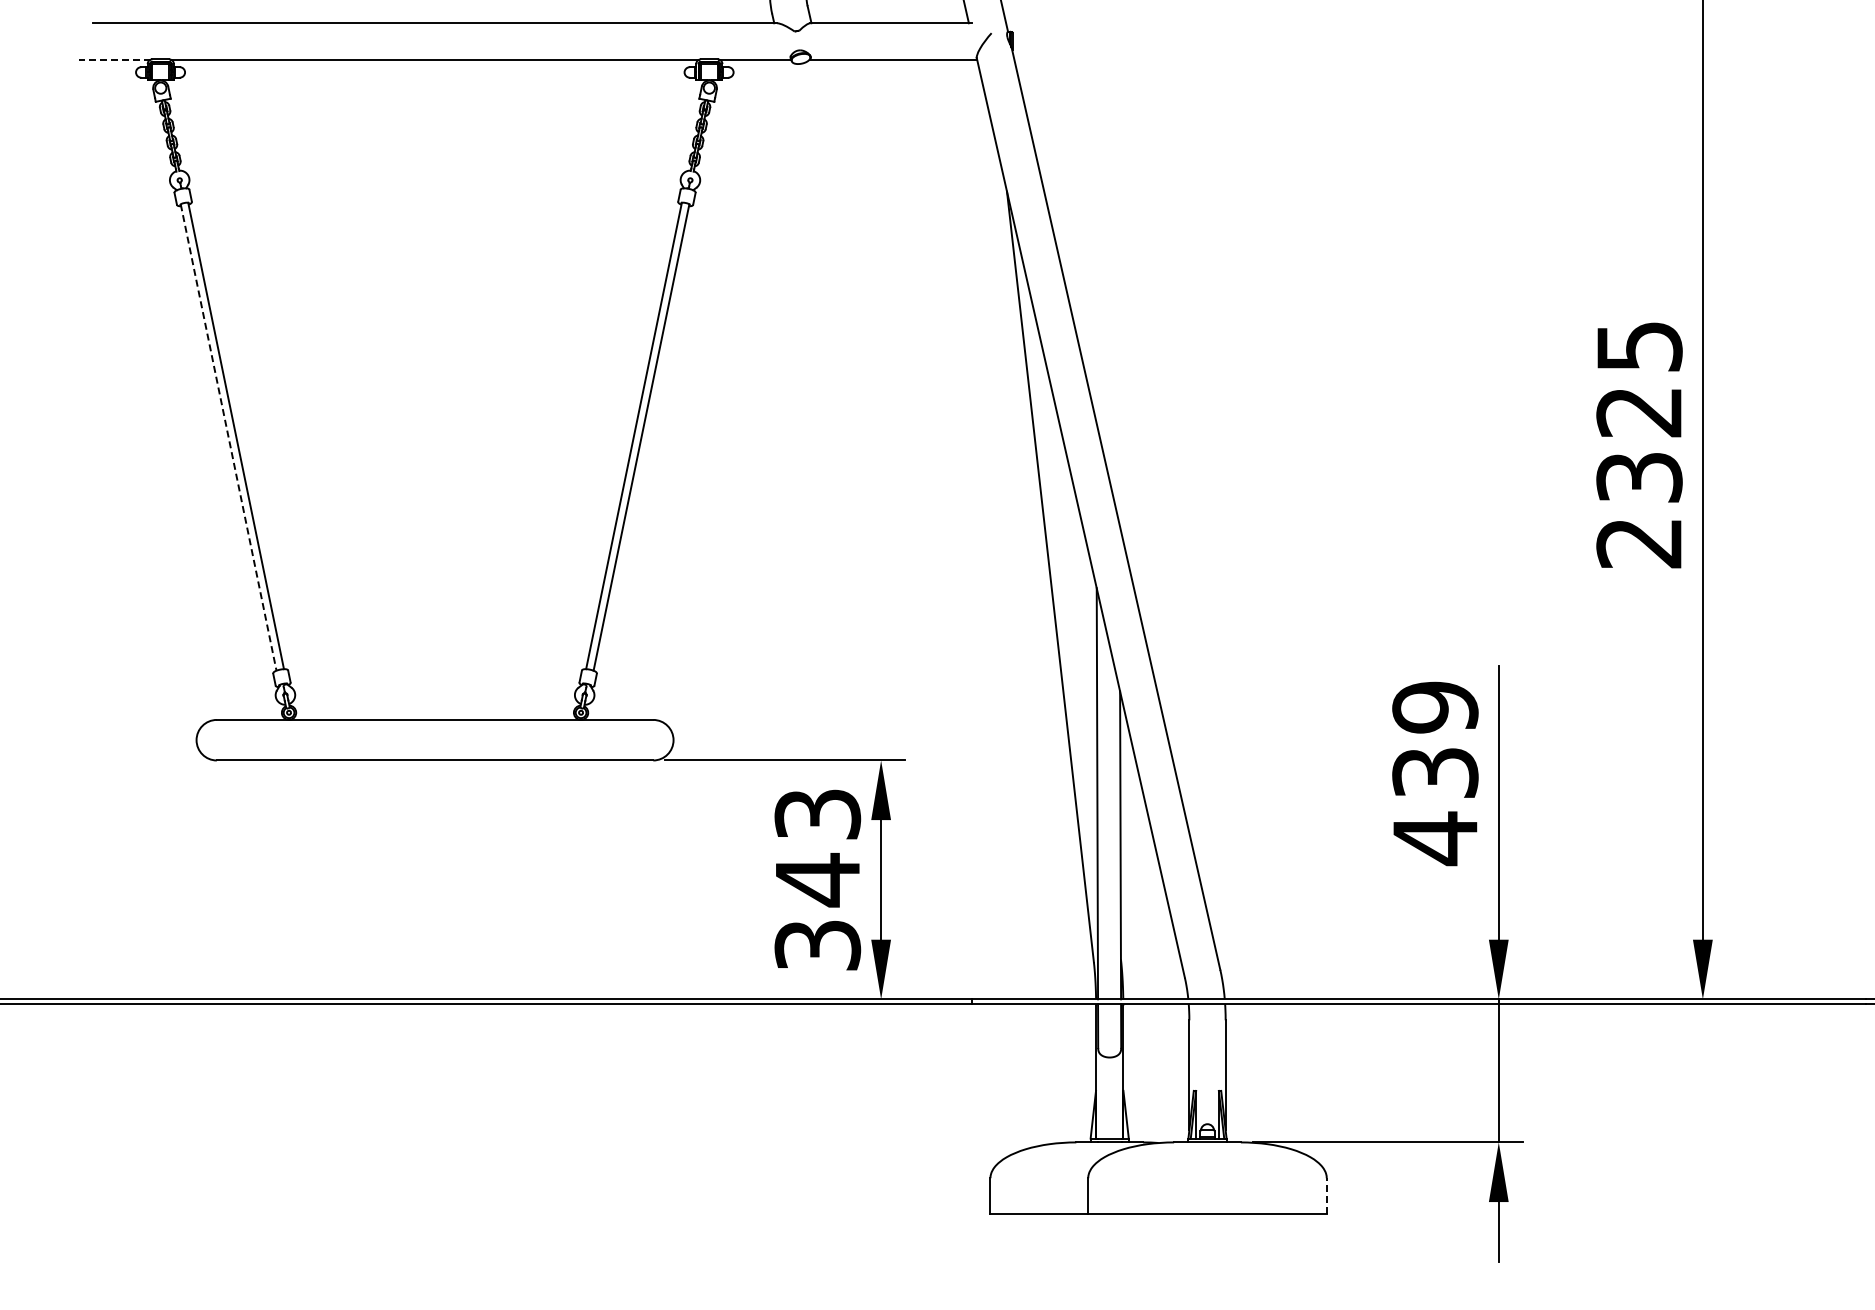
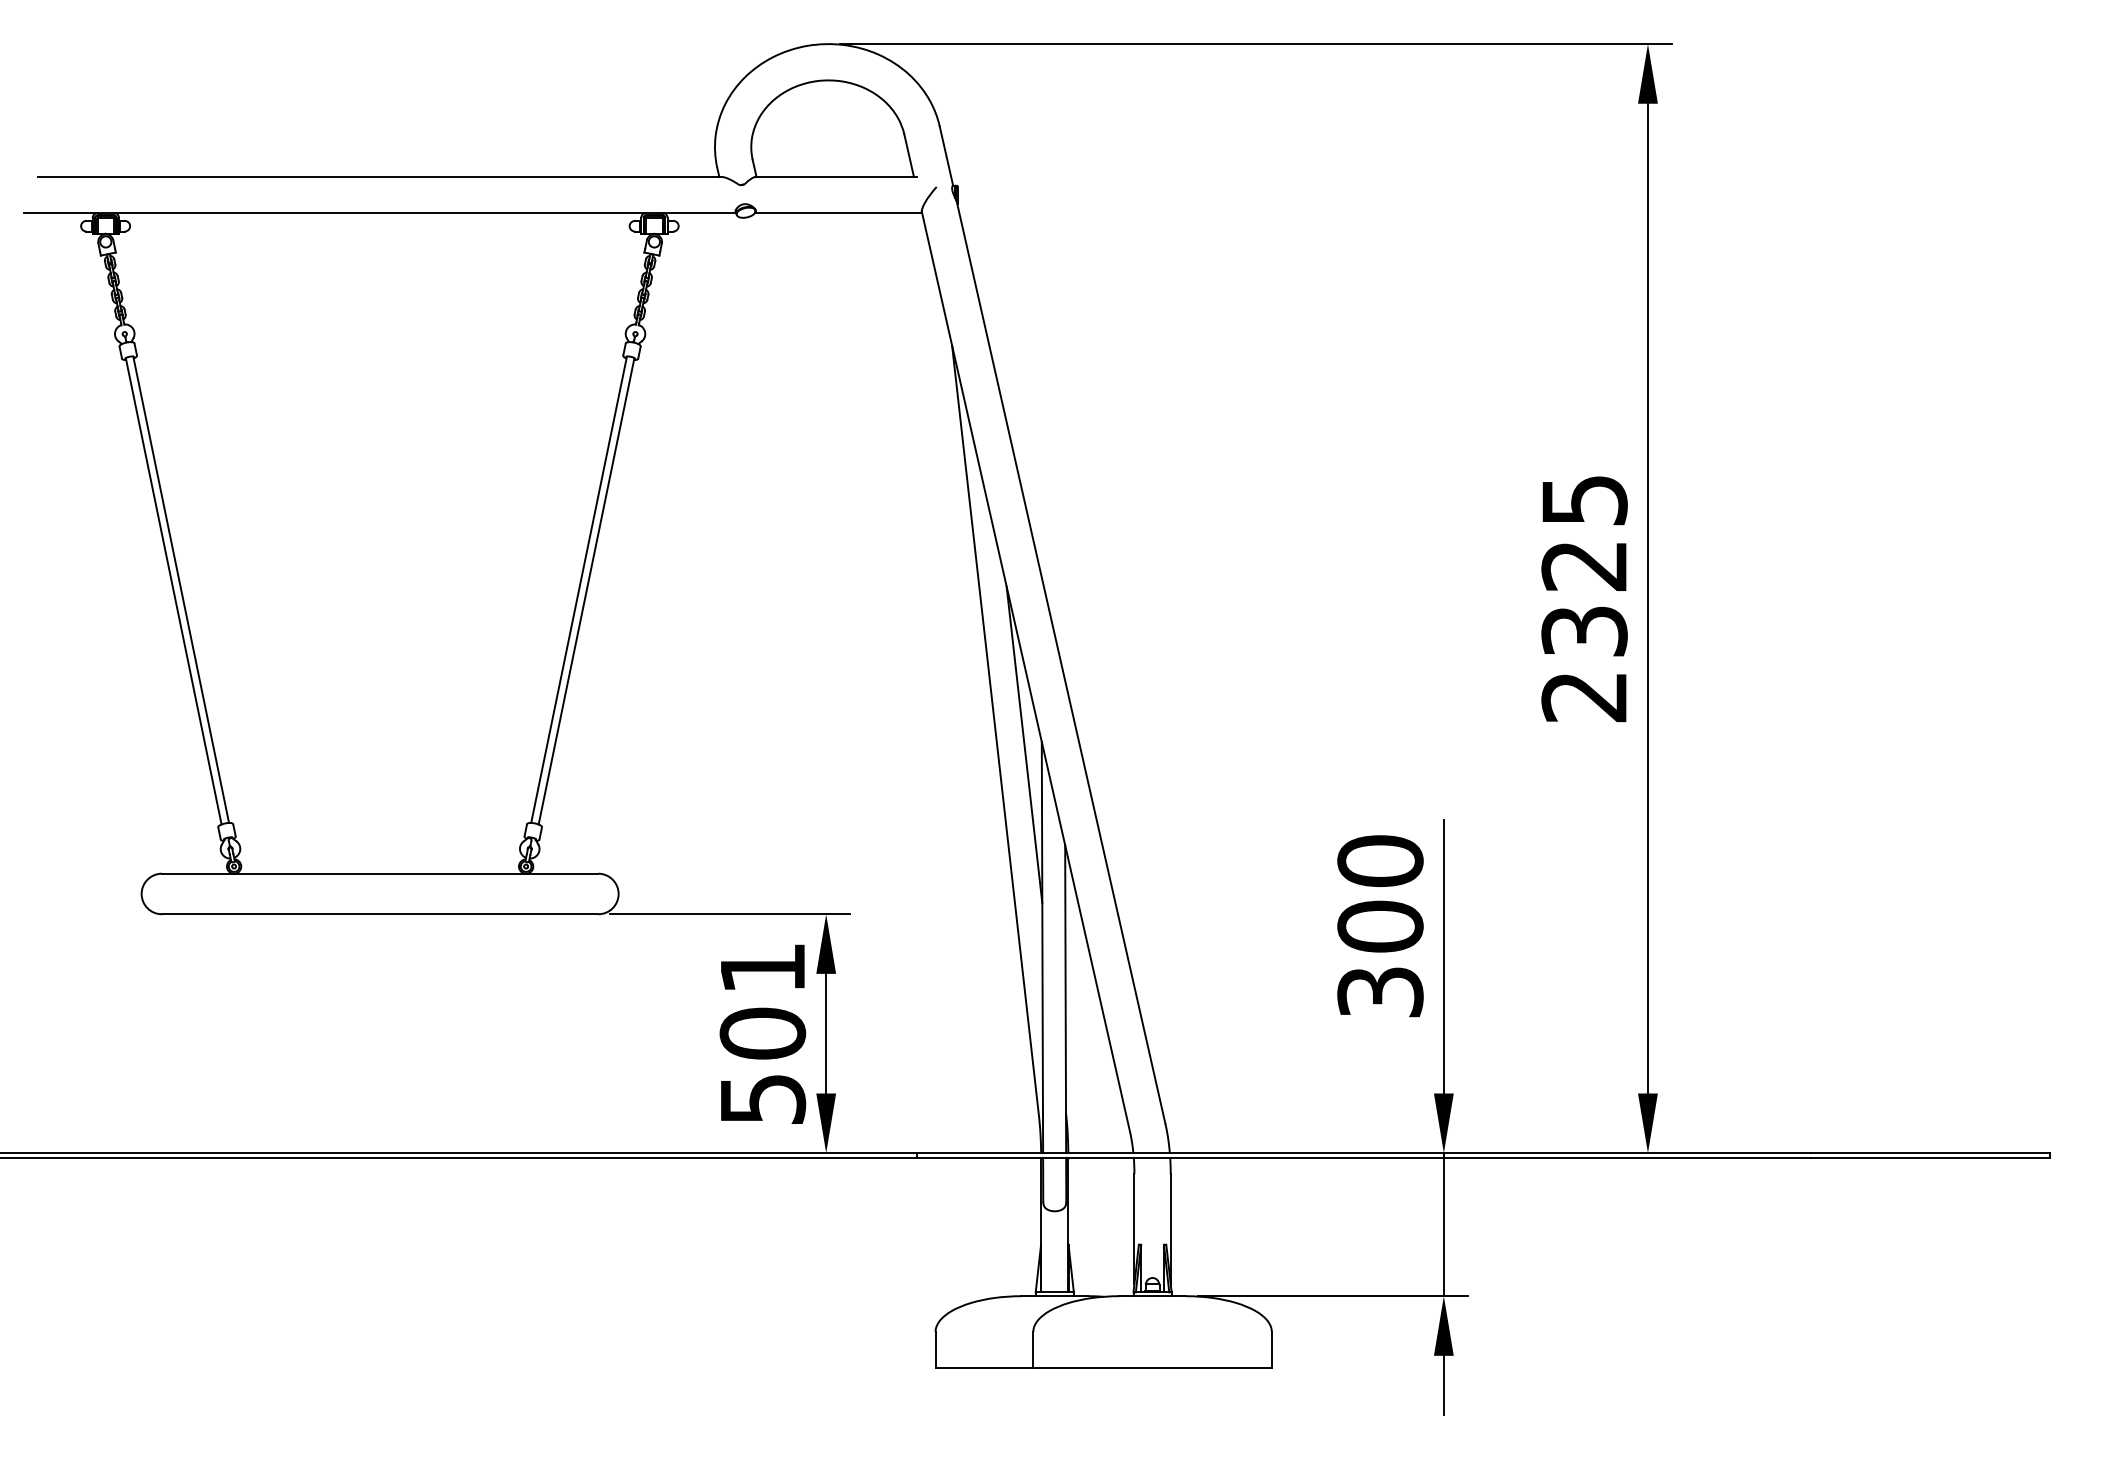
line: (114, 59) -> (59, 213), dashed -> solid
line: (228, 437) -> (173, 591), dashed -> solid
line: (1079, 590) -> (1024, 744), added
text: (1435, 773) -> (1380, 927), 439 -> 300
text: (817, 879) -> (762, 1033), 343 -> 501
line: (1326, 1195) -> (1271, 1349), dashed -> solid

